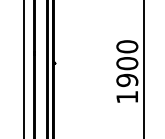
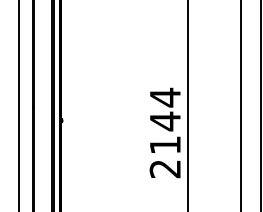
text: (126, 71) -> (164, 132), 1900 -> 2144

